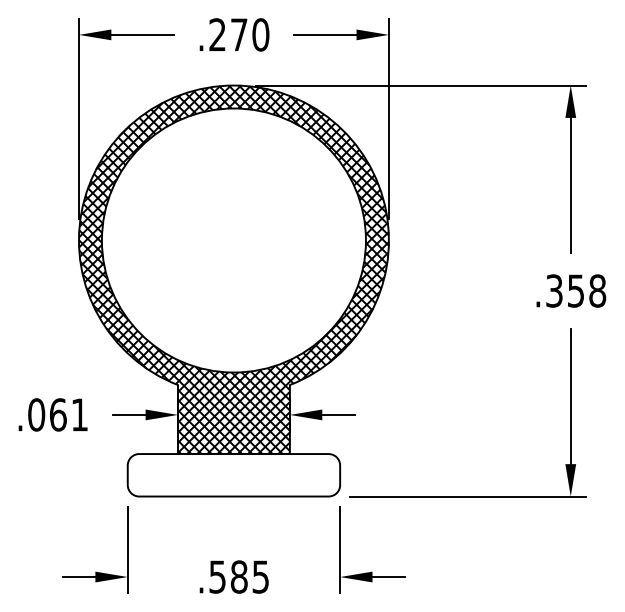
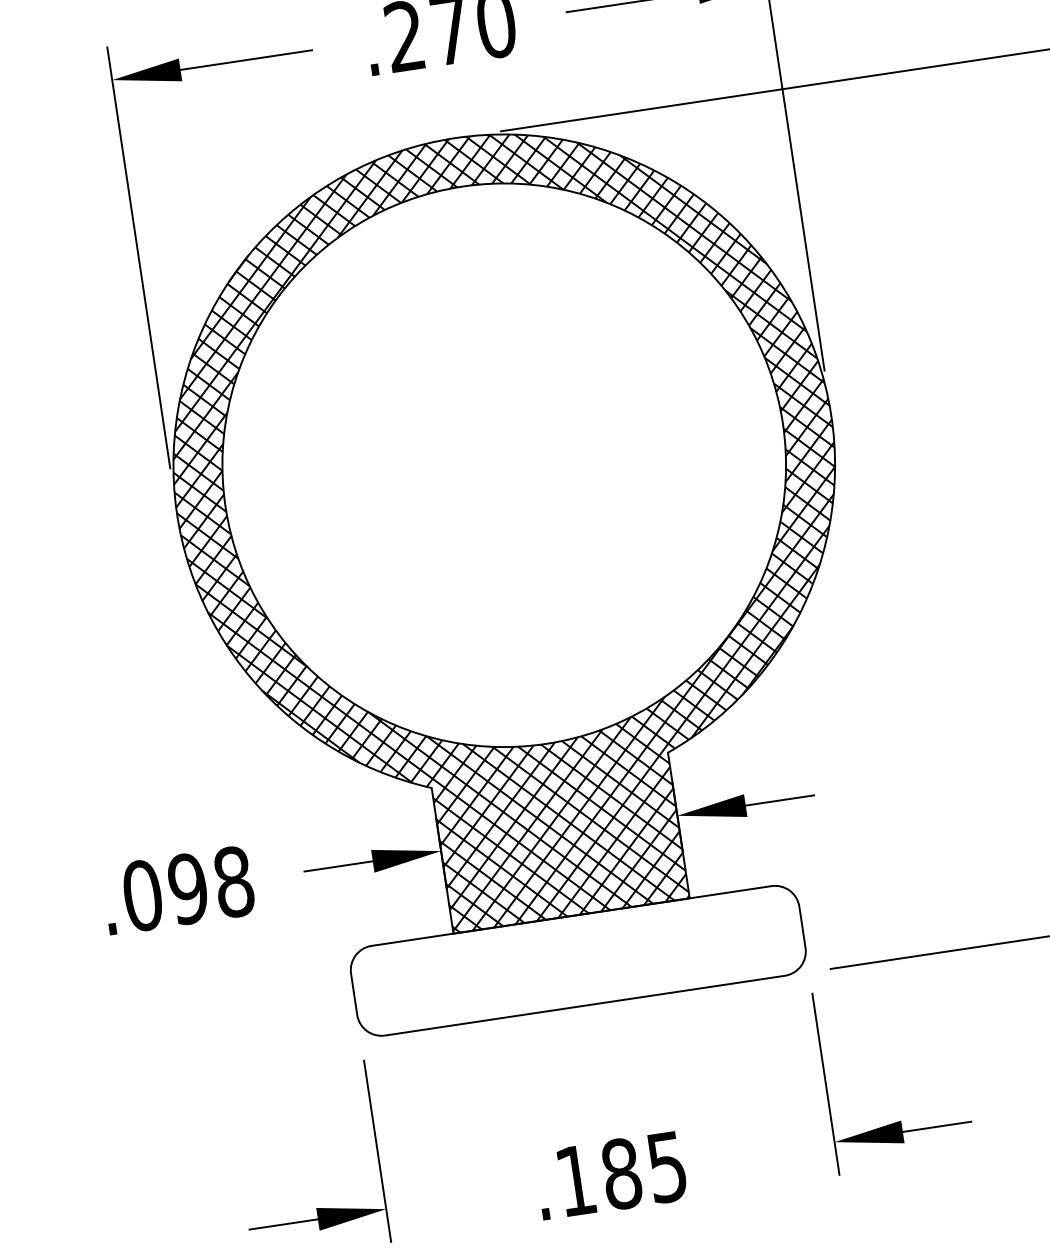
text: (68, 414) -> (209, 884), .061 -> .098
text: (217, 576) -> (575, 1179), .585 -> .185

